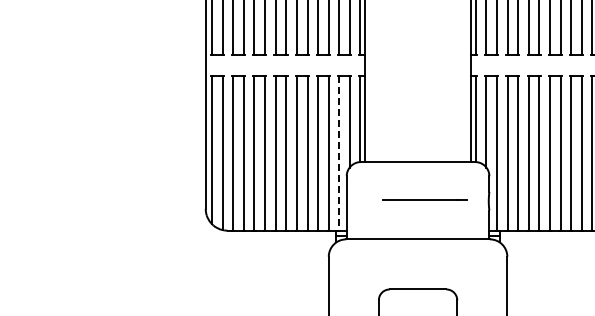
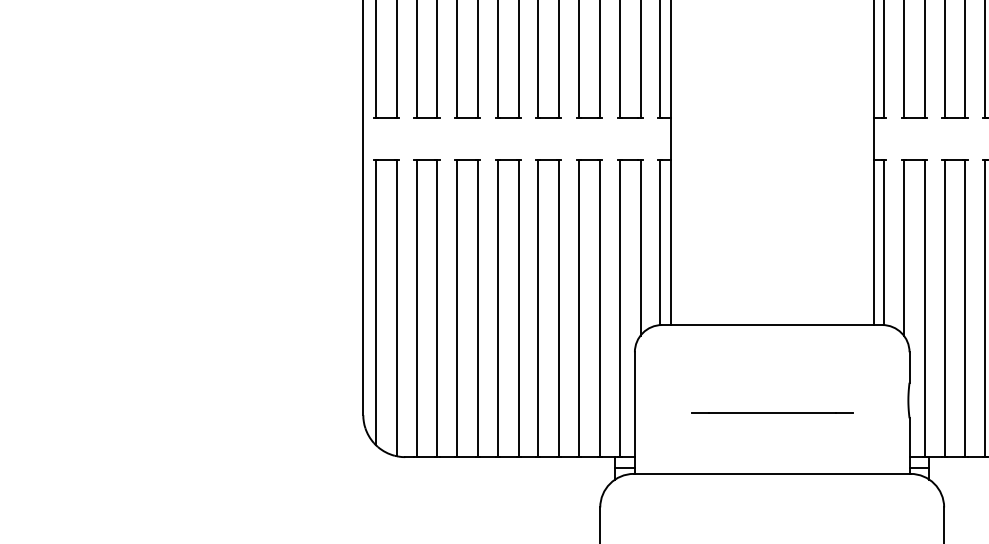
line: (338, 154) -> (618, 310), dashed -> solid
line: (424, 199) -> (771, 412), moved

